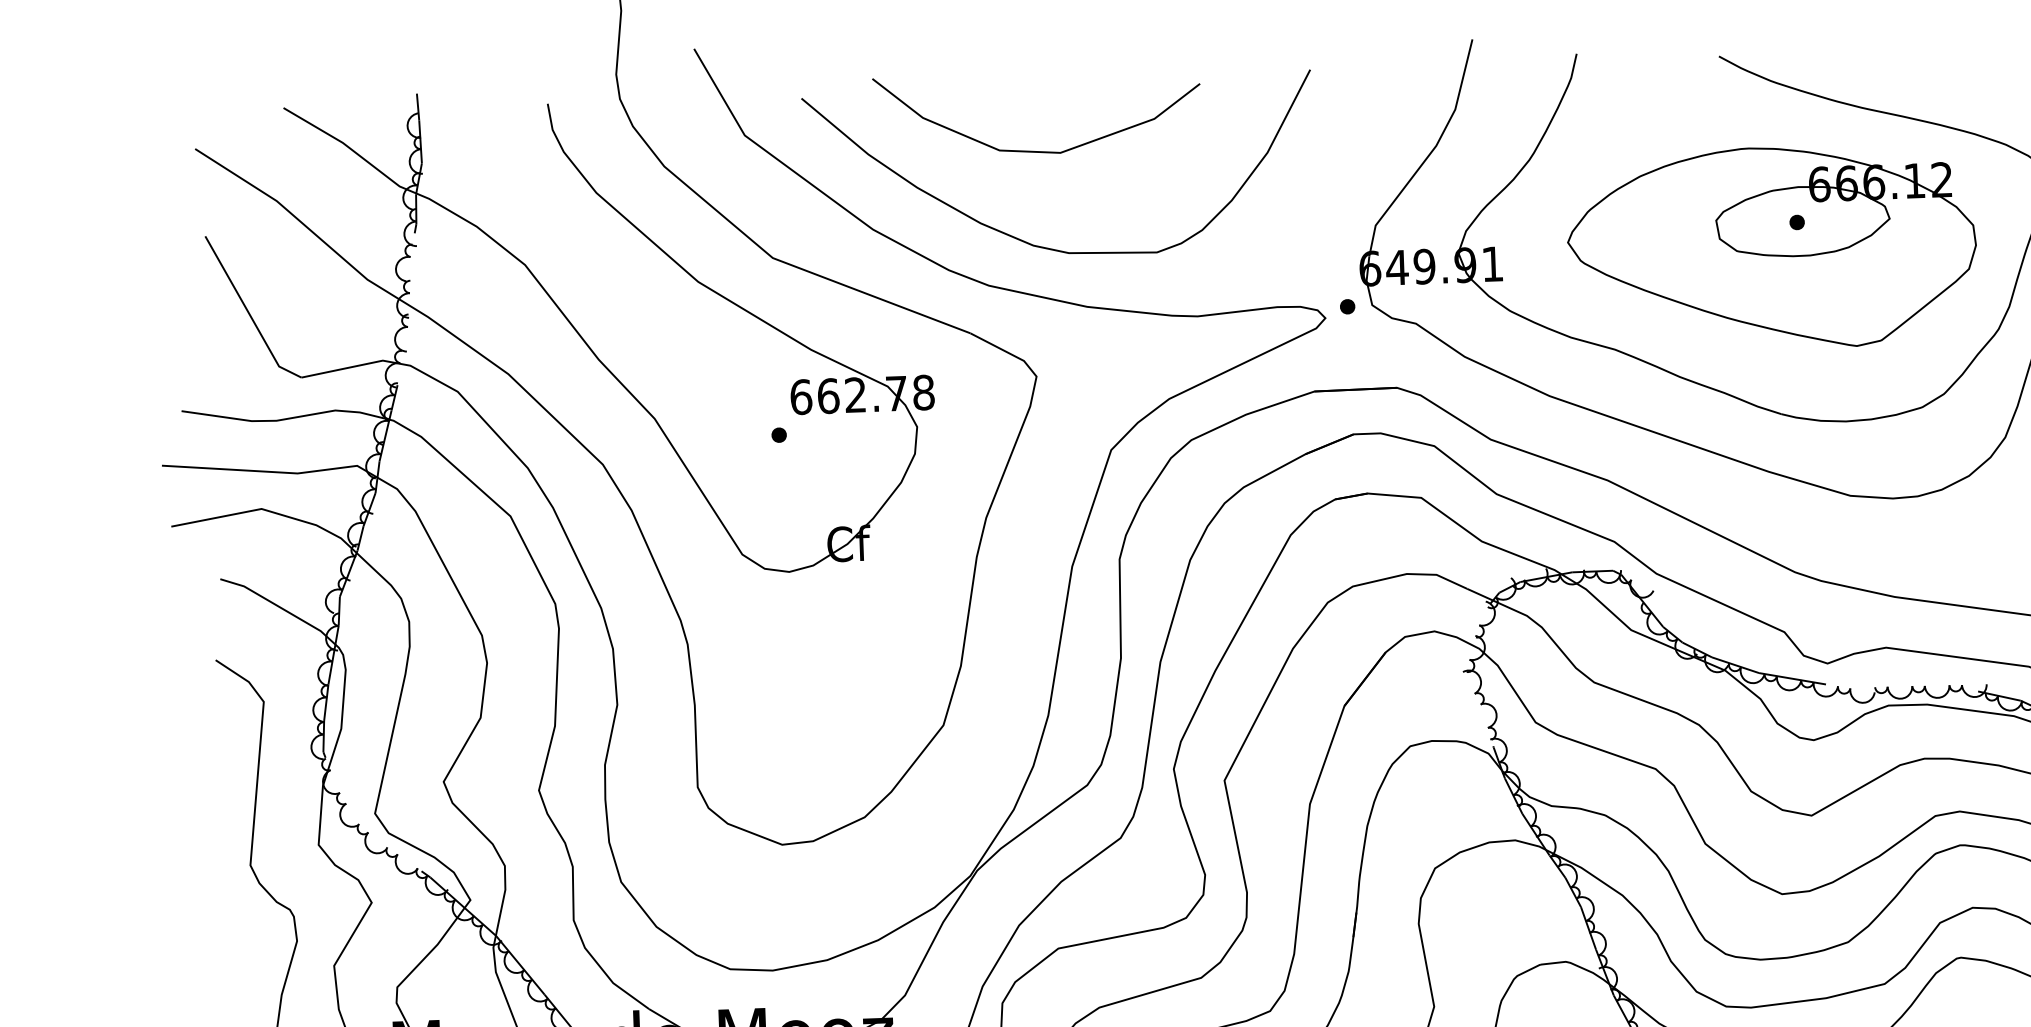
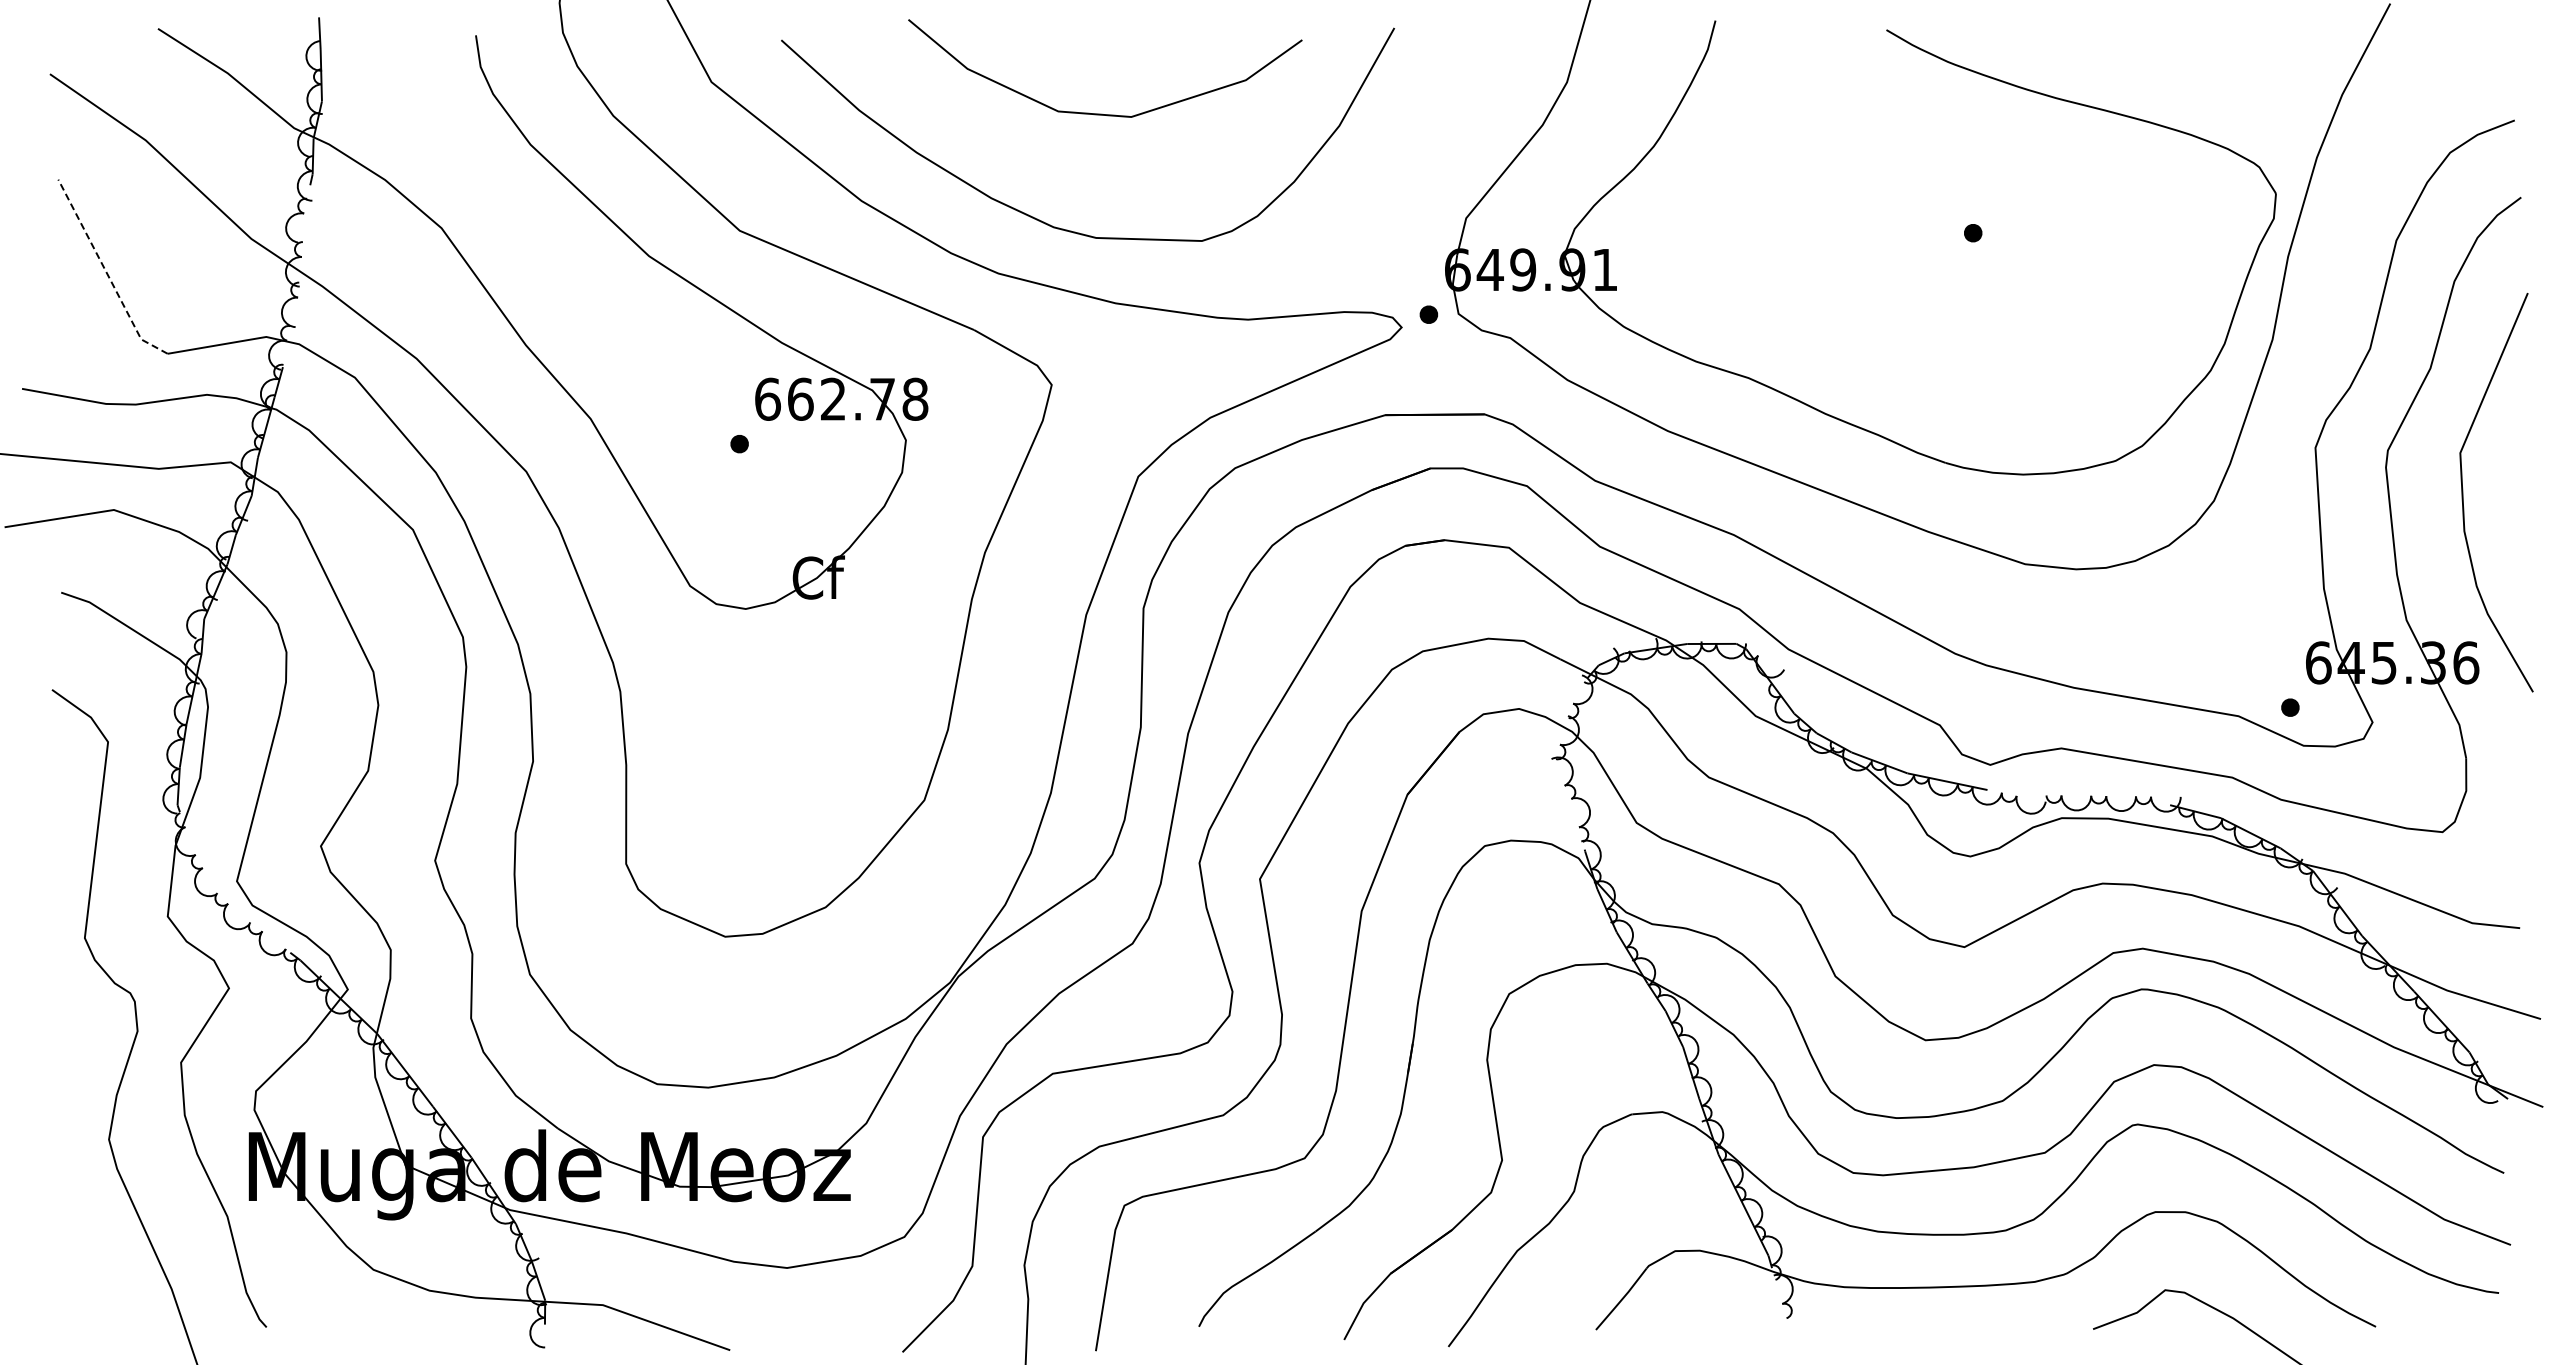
curve: (1036, 150) -> (1102, 113), moved
part: (1771, 248) -> (1941, 263), removed
line: (248, 312) -> (106, 273), solid -> dashed

